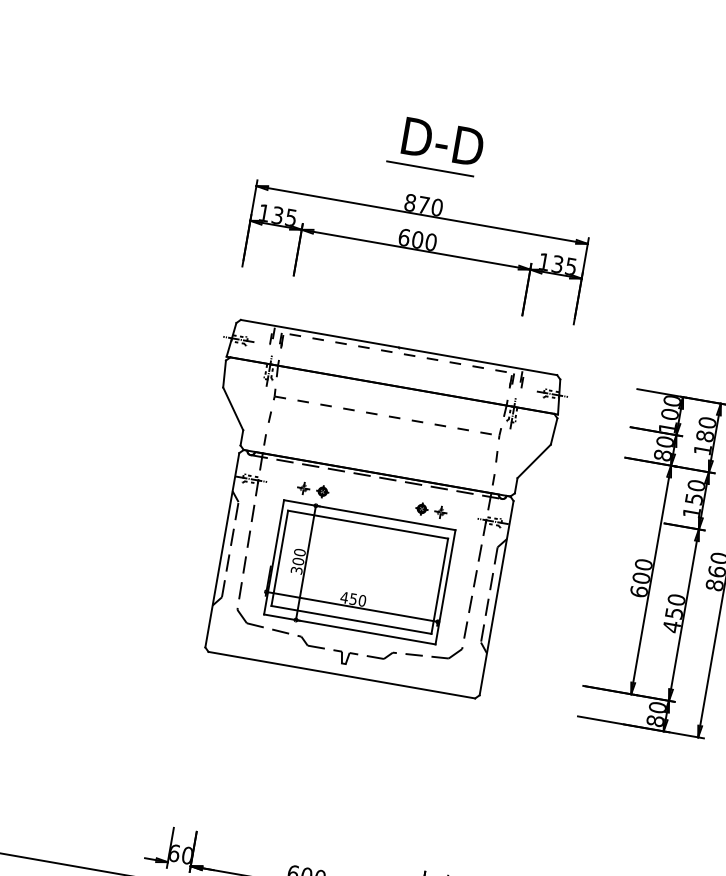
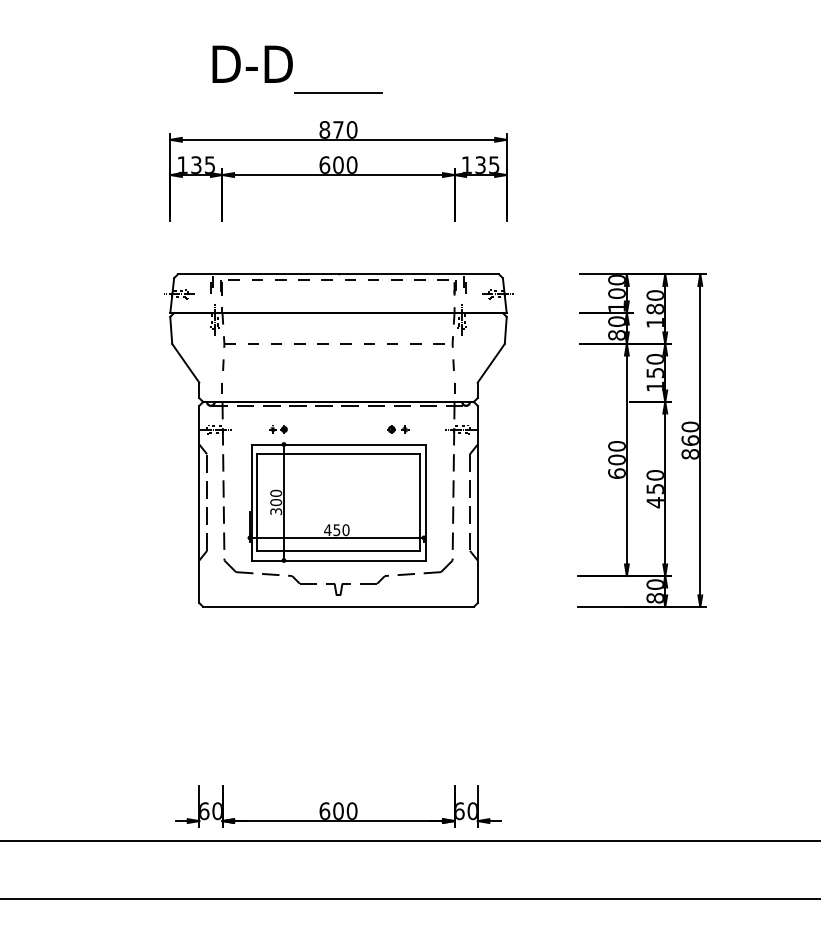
text: (443, 141) -> (252, 63), moved
part: (313, 490) -> (278, 429), size x0.6
part: (431, 510) -> (398, 429), size x0.7

